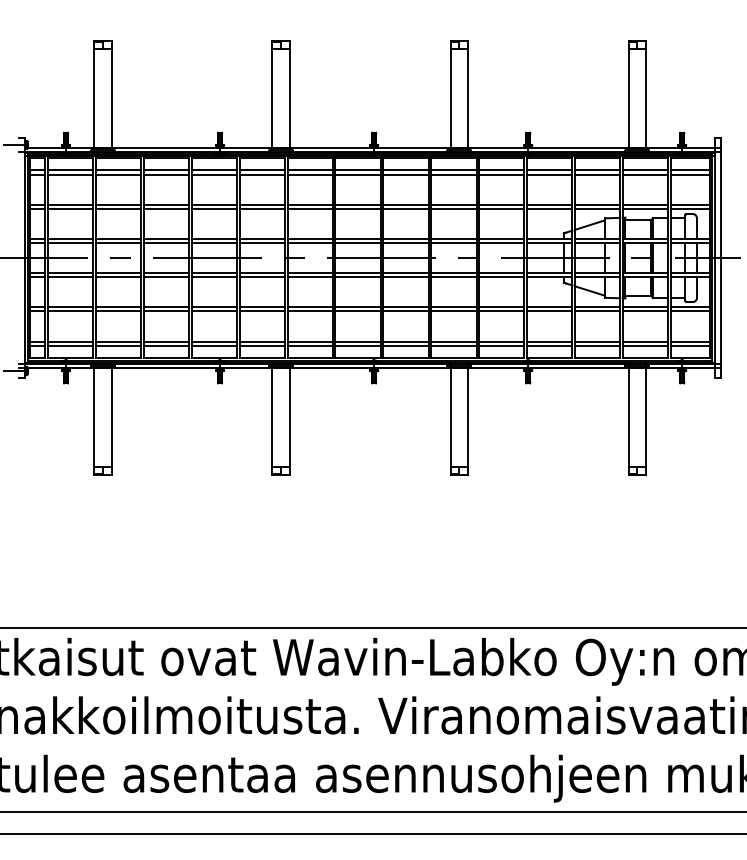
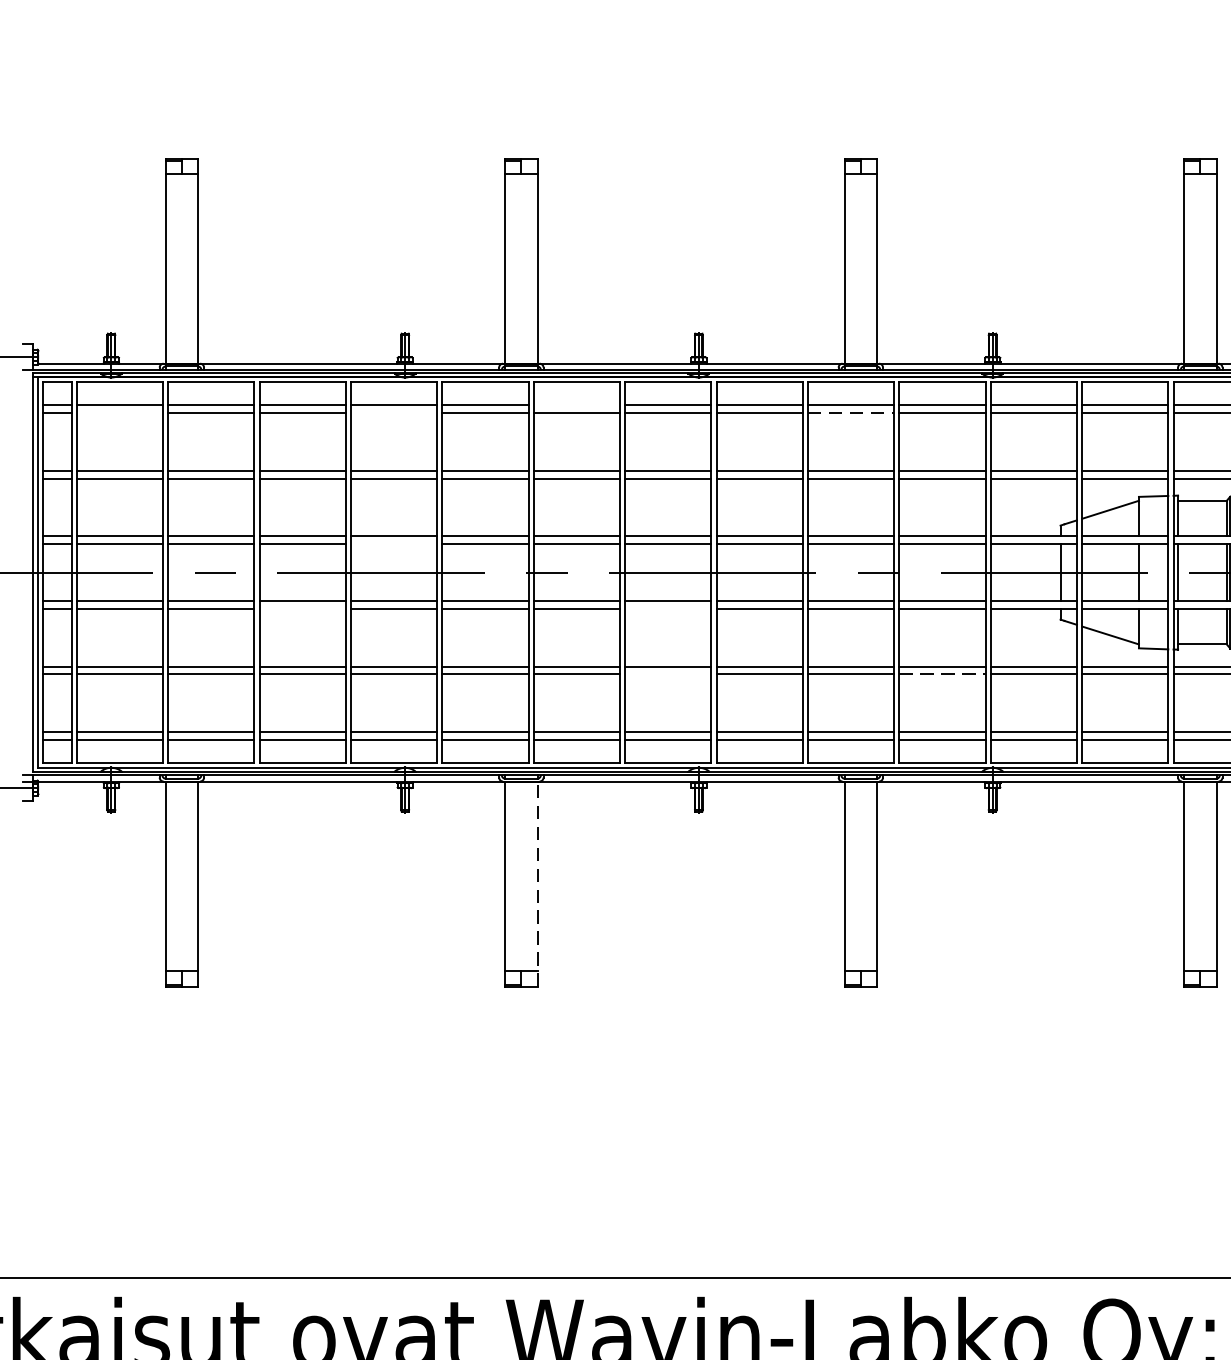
line: (309, 170) -> (575, 405), removed
line: (70, 174) -> (119, 413), removed
line: (213, 174) -> (392, 413), removed
line: (453, 174) -> (850, 413), solid -> dashed
line: (213, 243) -> (392, 544), removed
line: (165, 277) -> (301, 609), removed
line: (357, 277) -> (667, 609), removed
line: (357, 311) -> (667, 674), removed
line: (501, 311) -> (941, 674), solid -> dashed
line: (289, 421) -> (537, 884), solid -> dashed

